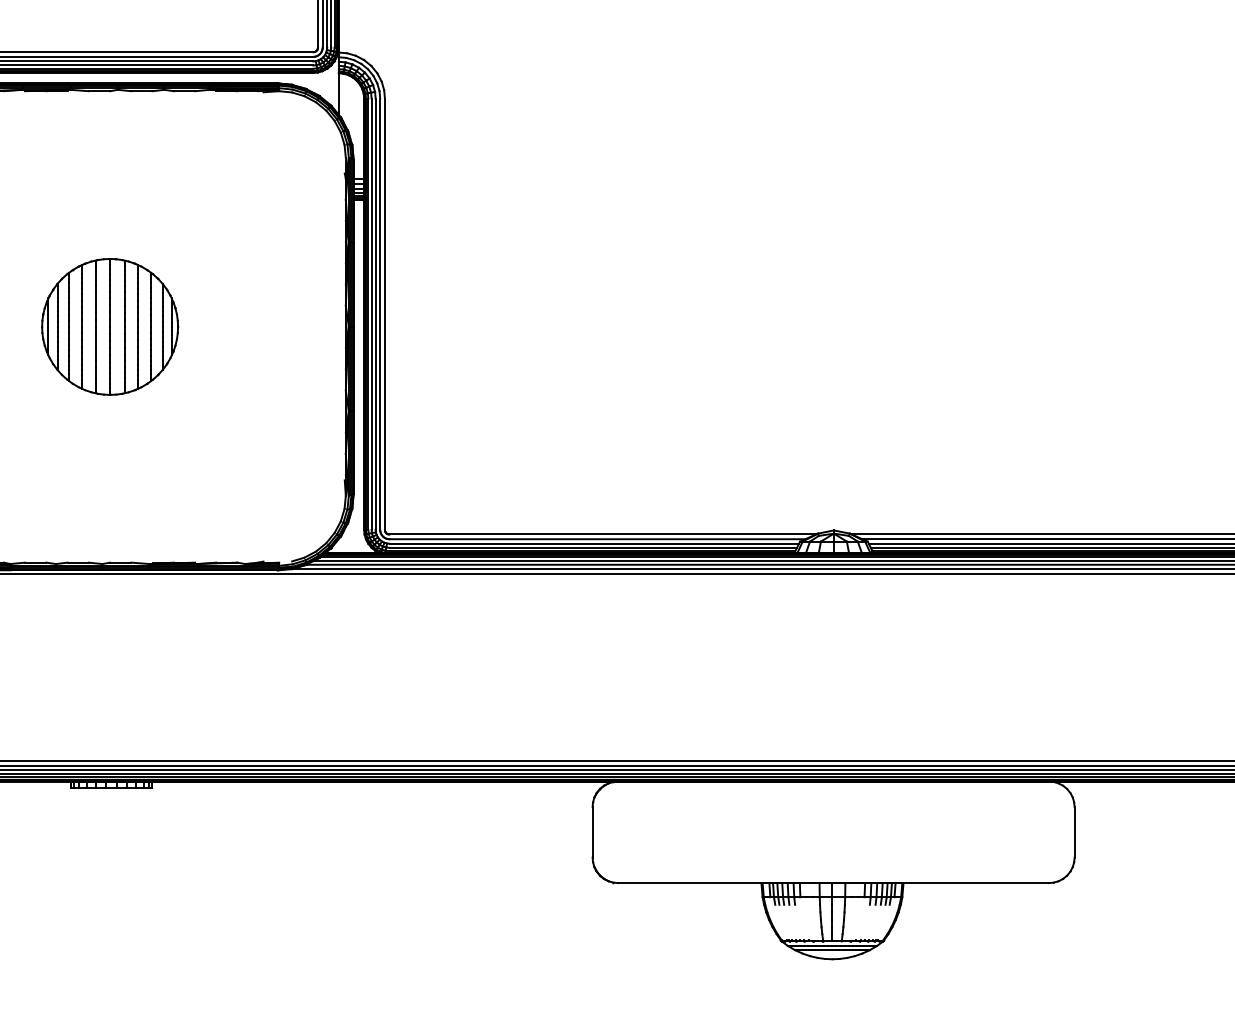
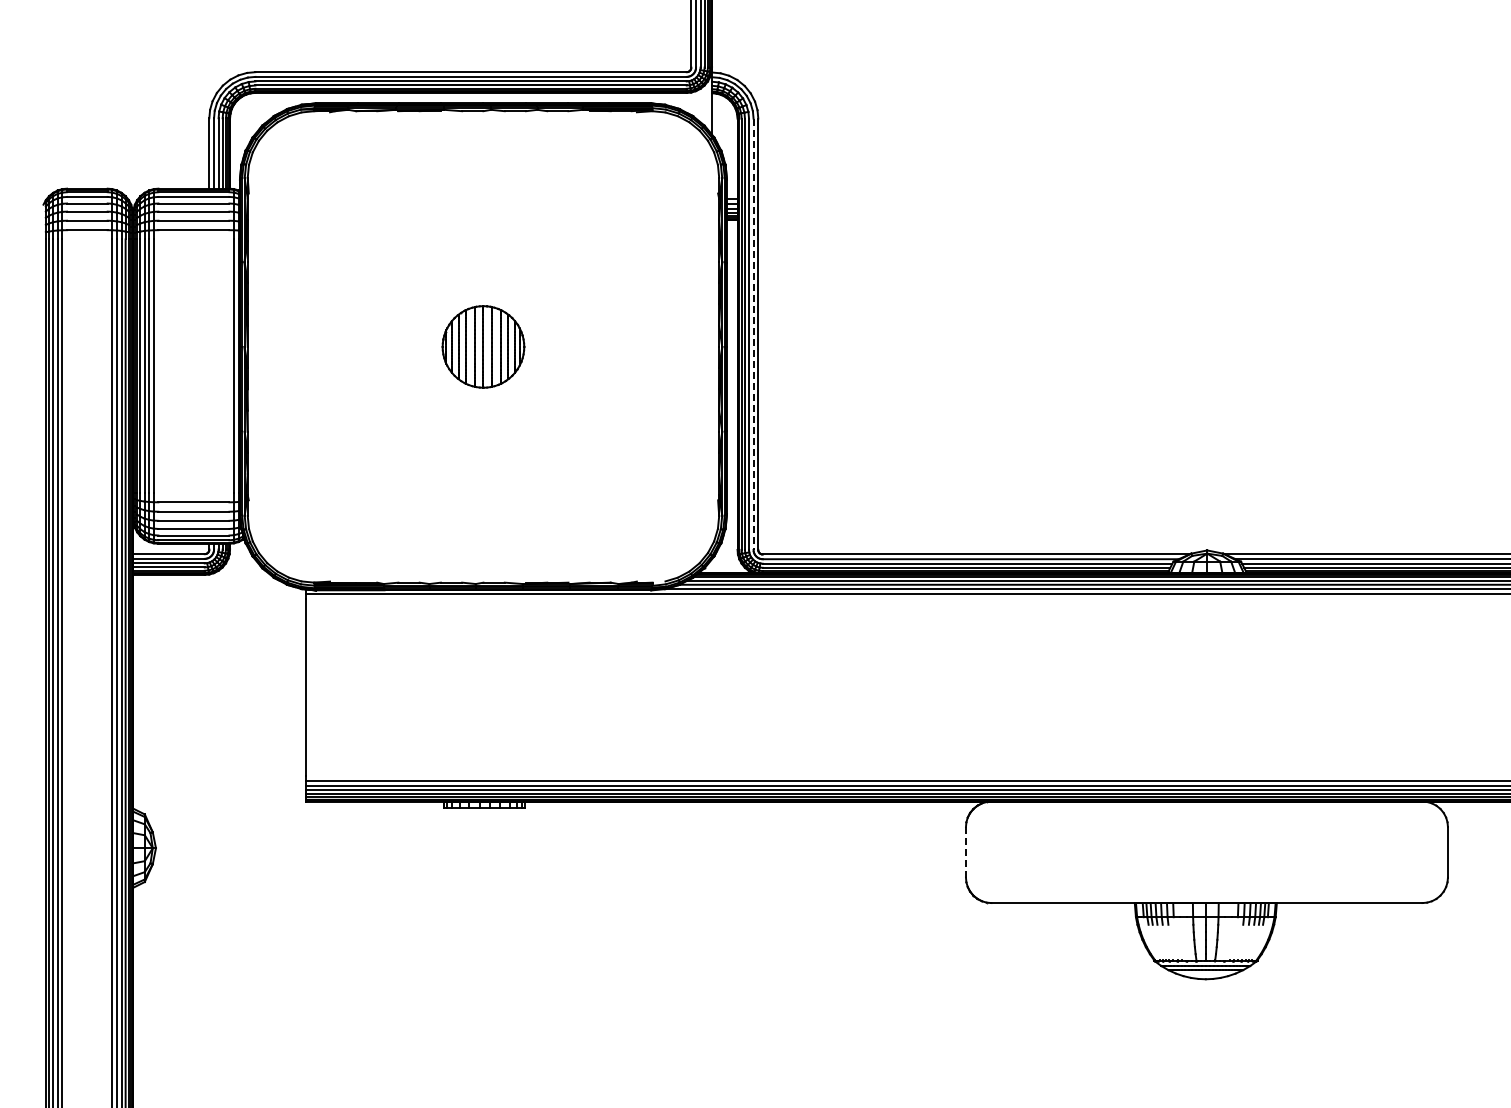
line: (380, 314) -> (753, 334), solid -> dashed
part: (110, 326) -> (483, 346), size x0.6
line: (592, 831) -> (965, 851), solid -> dashed

